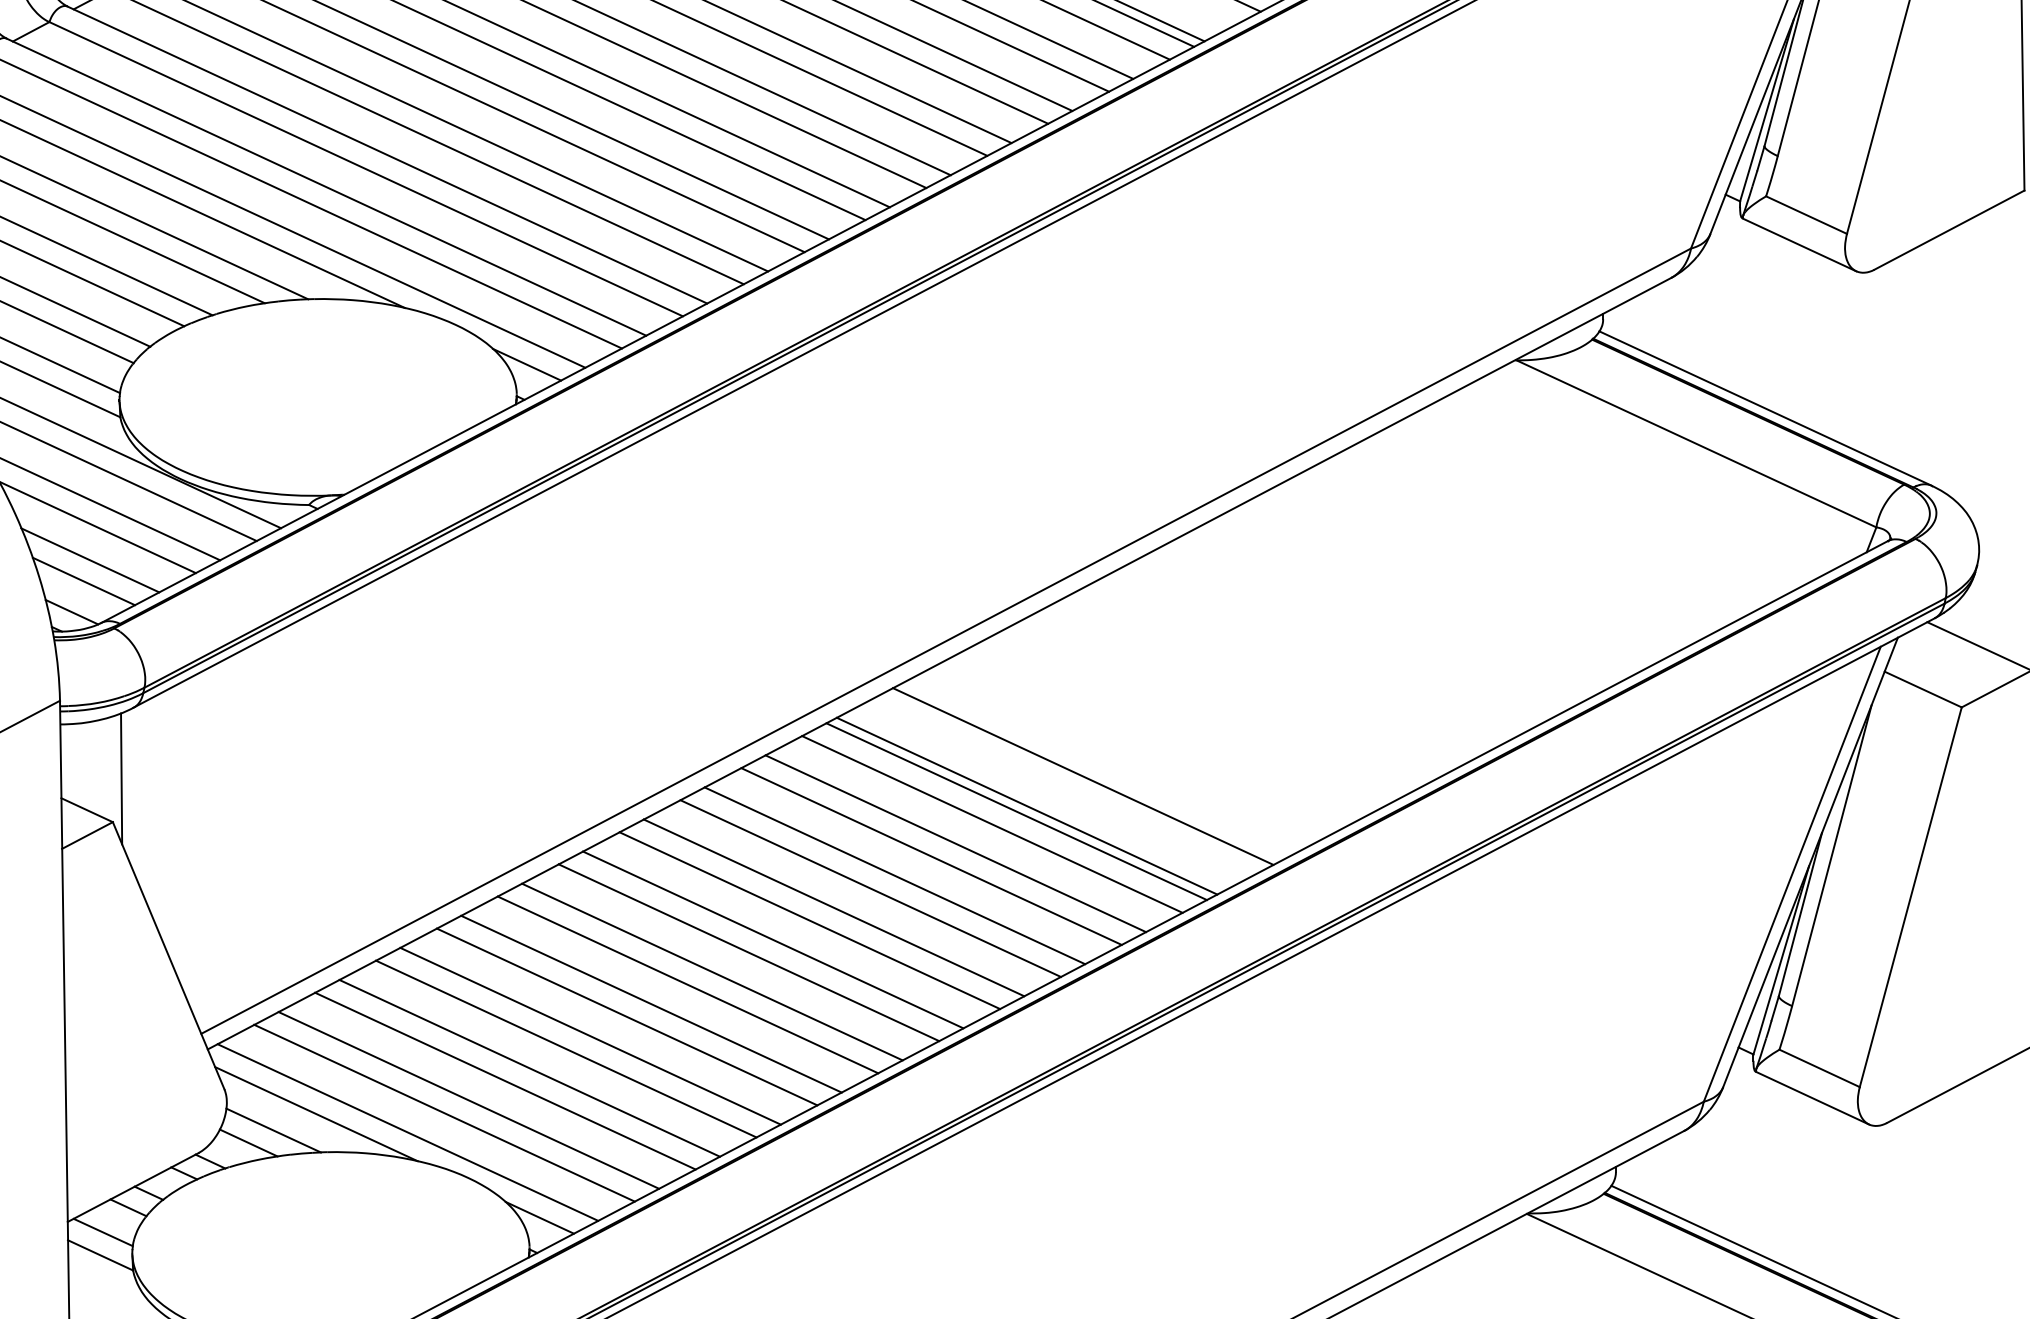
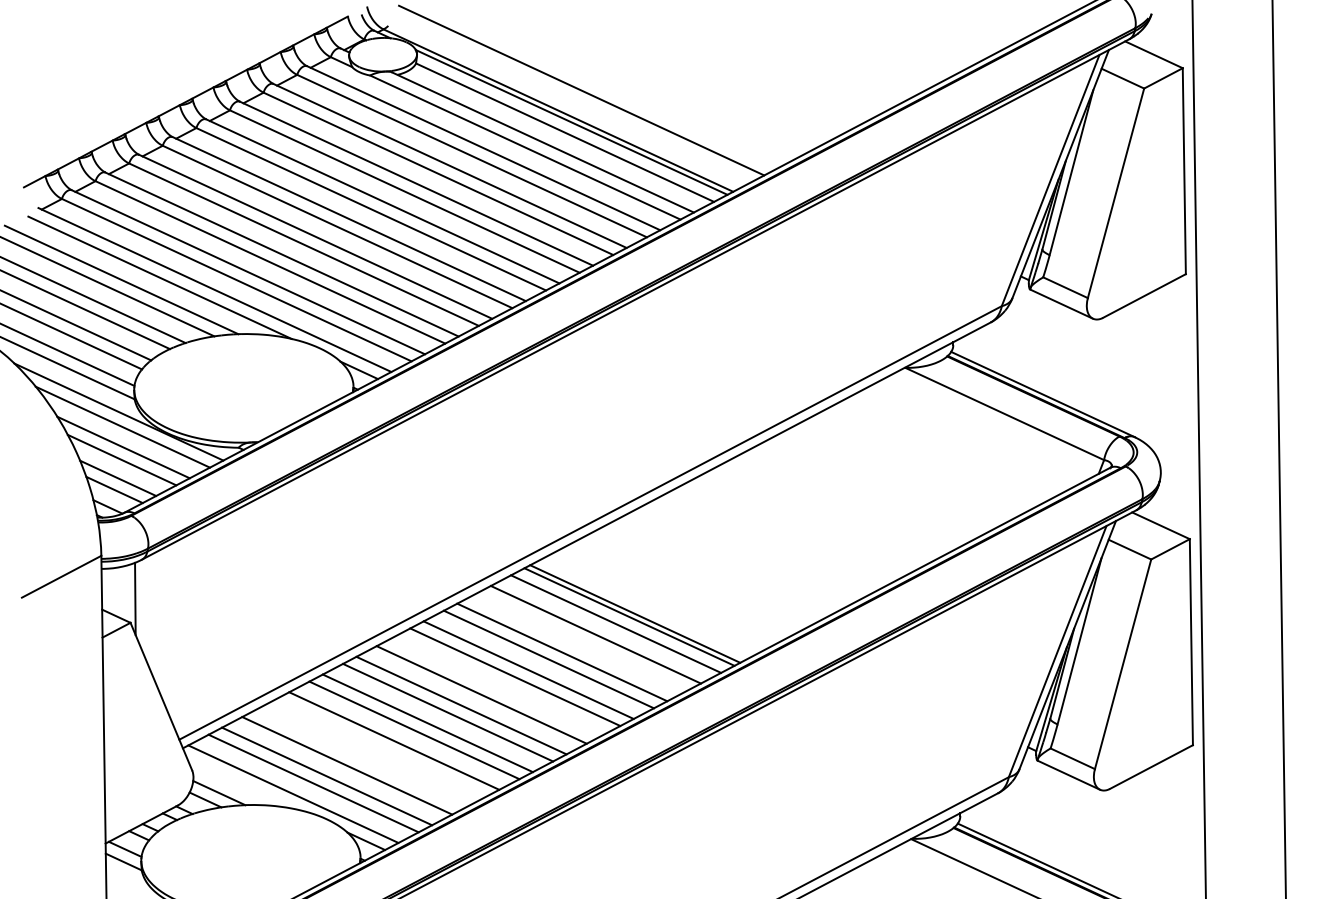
line: (1083, 776) -> (666, 597), removed
line: (931, 855) -> (582, 641), removed
line: (773, 939) -> (495, 687), removed
line: (565, 1047) -> (380, 747), removed
line: (529, 1067) -> (360, 758), removed
line: (315, 1114) -> (242, 784), removed

